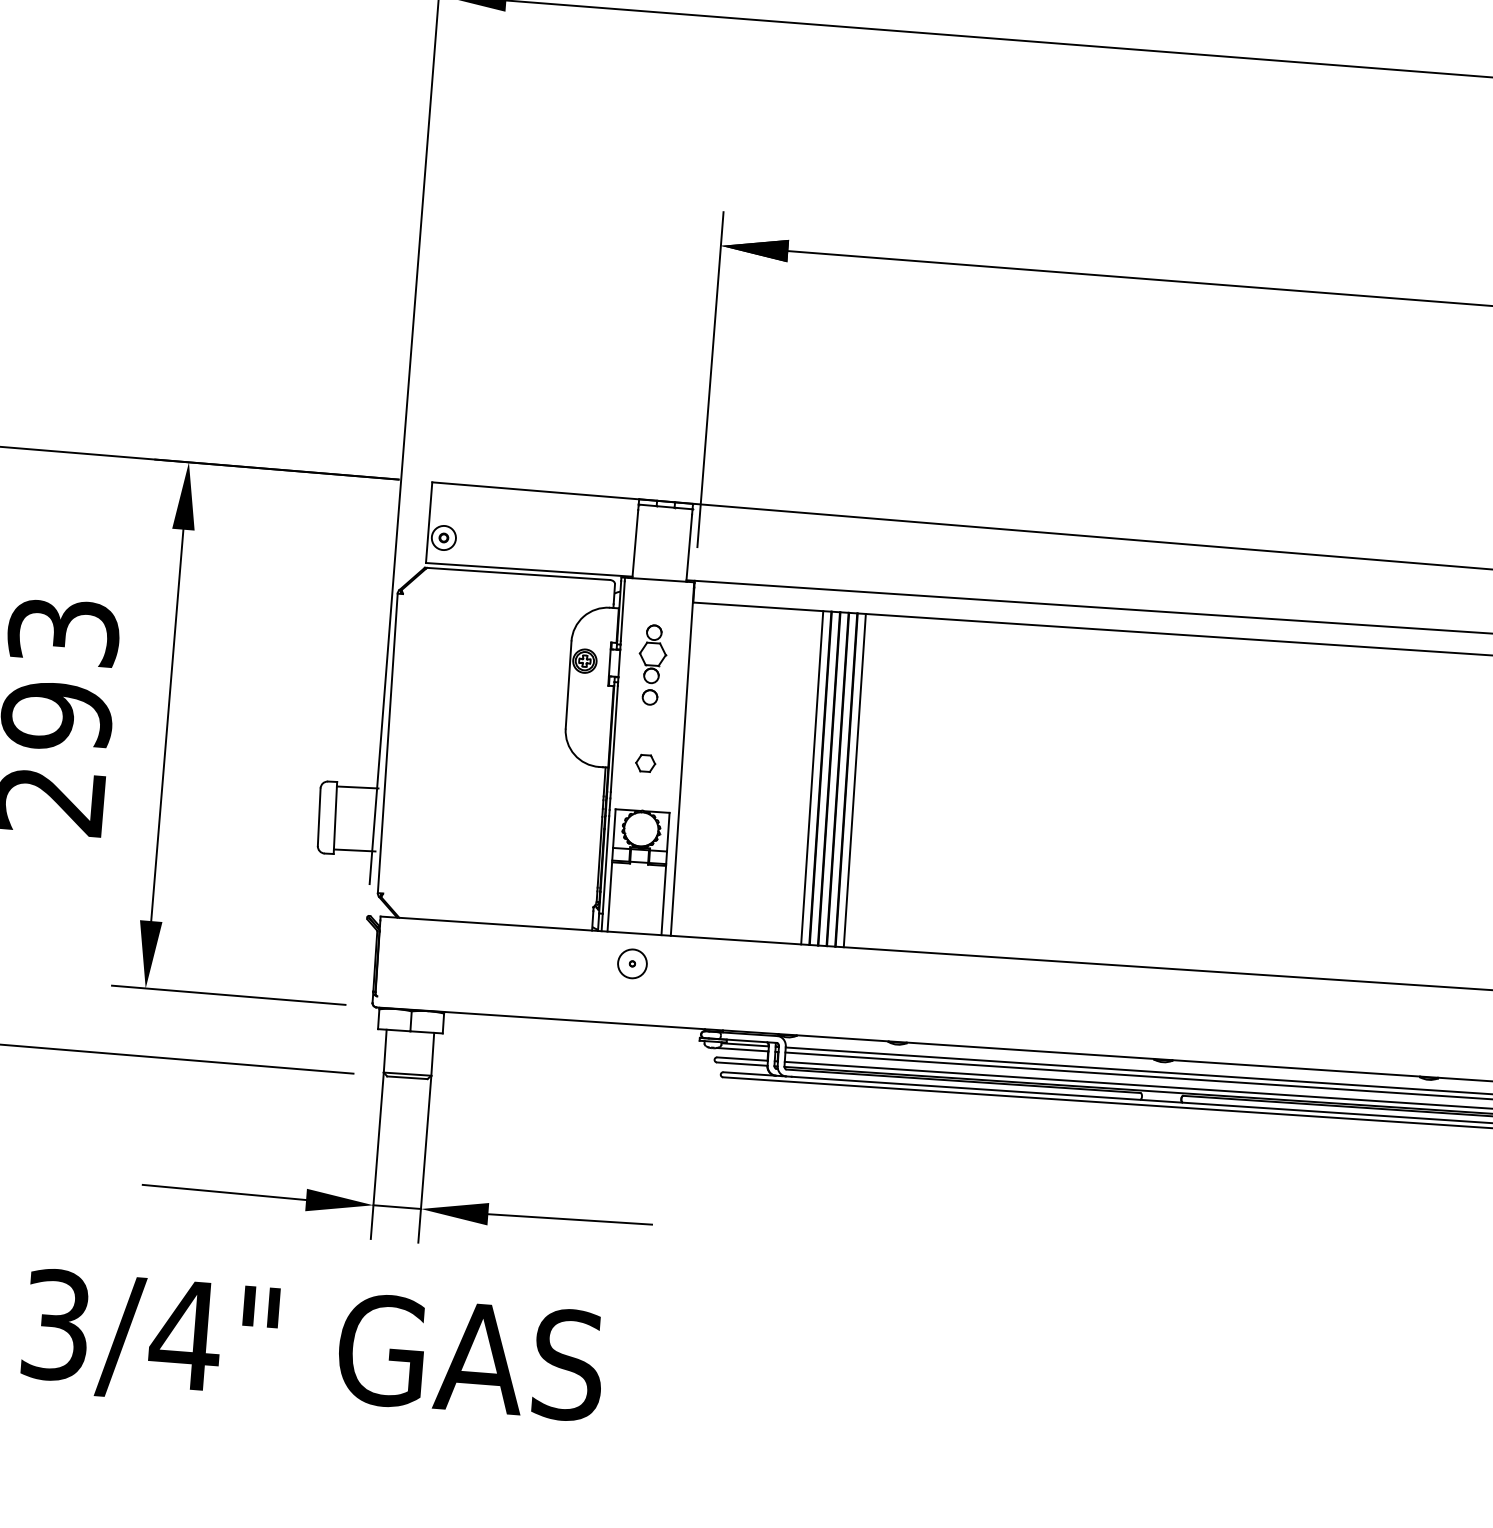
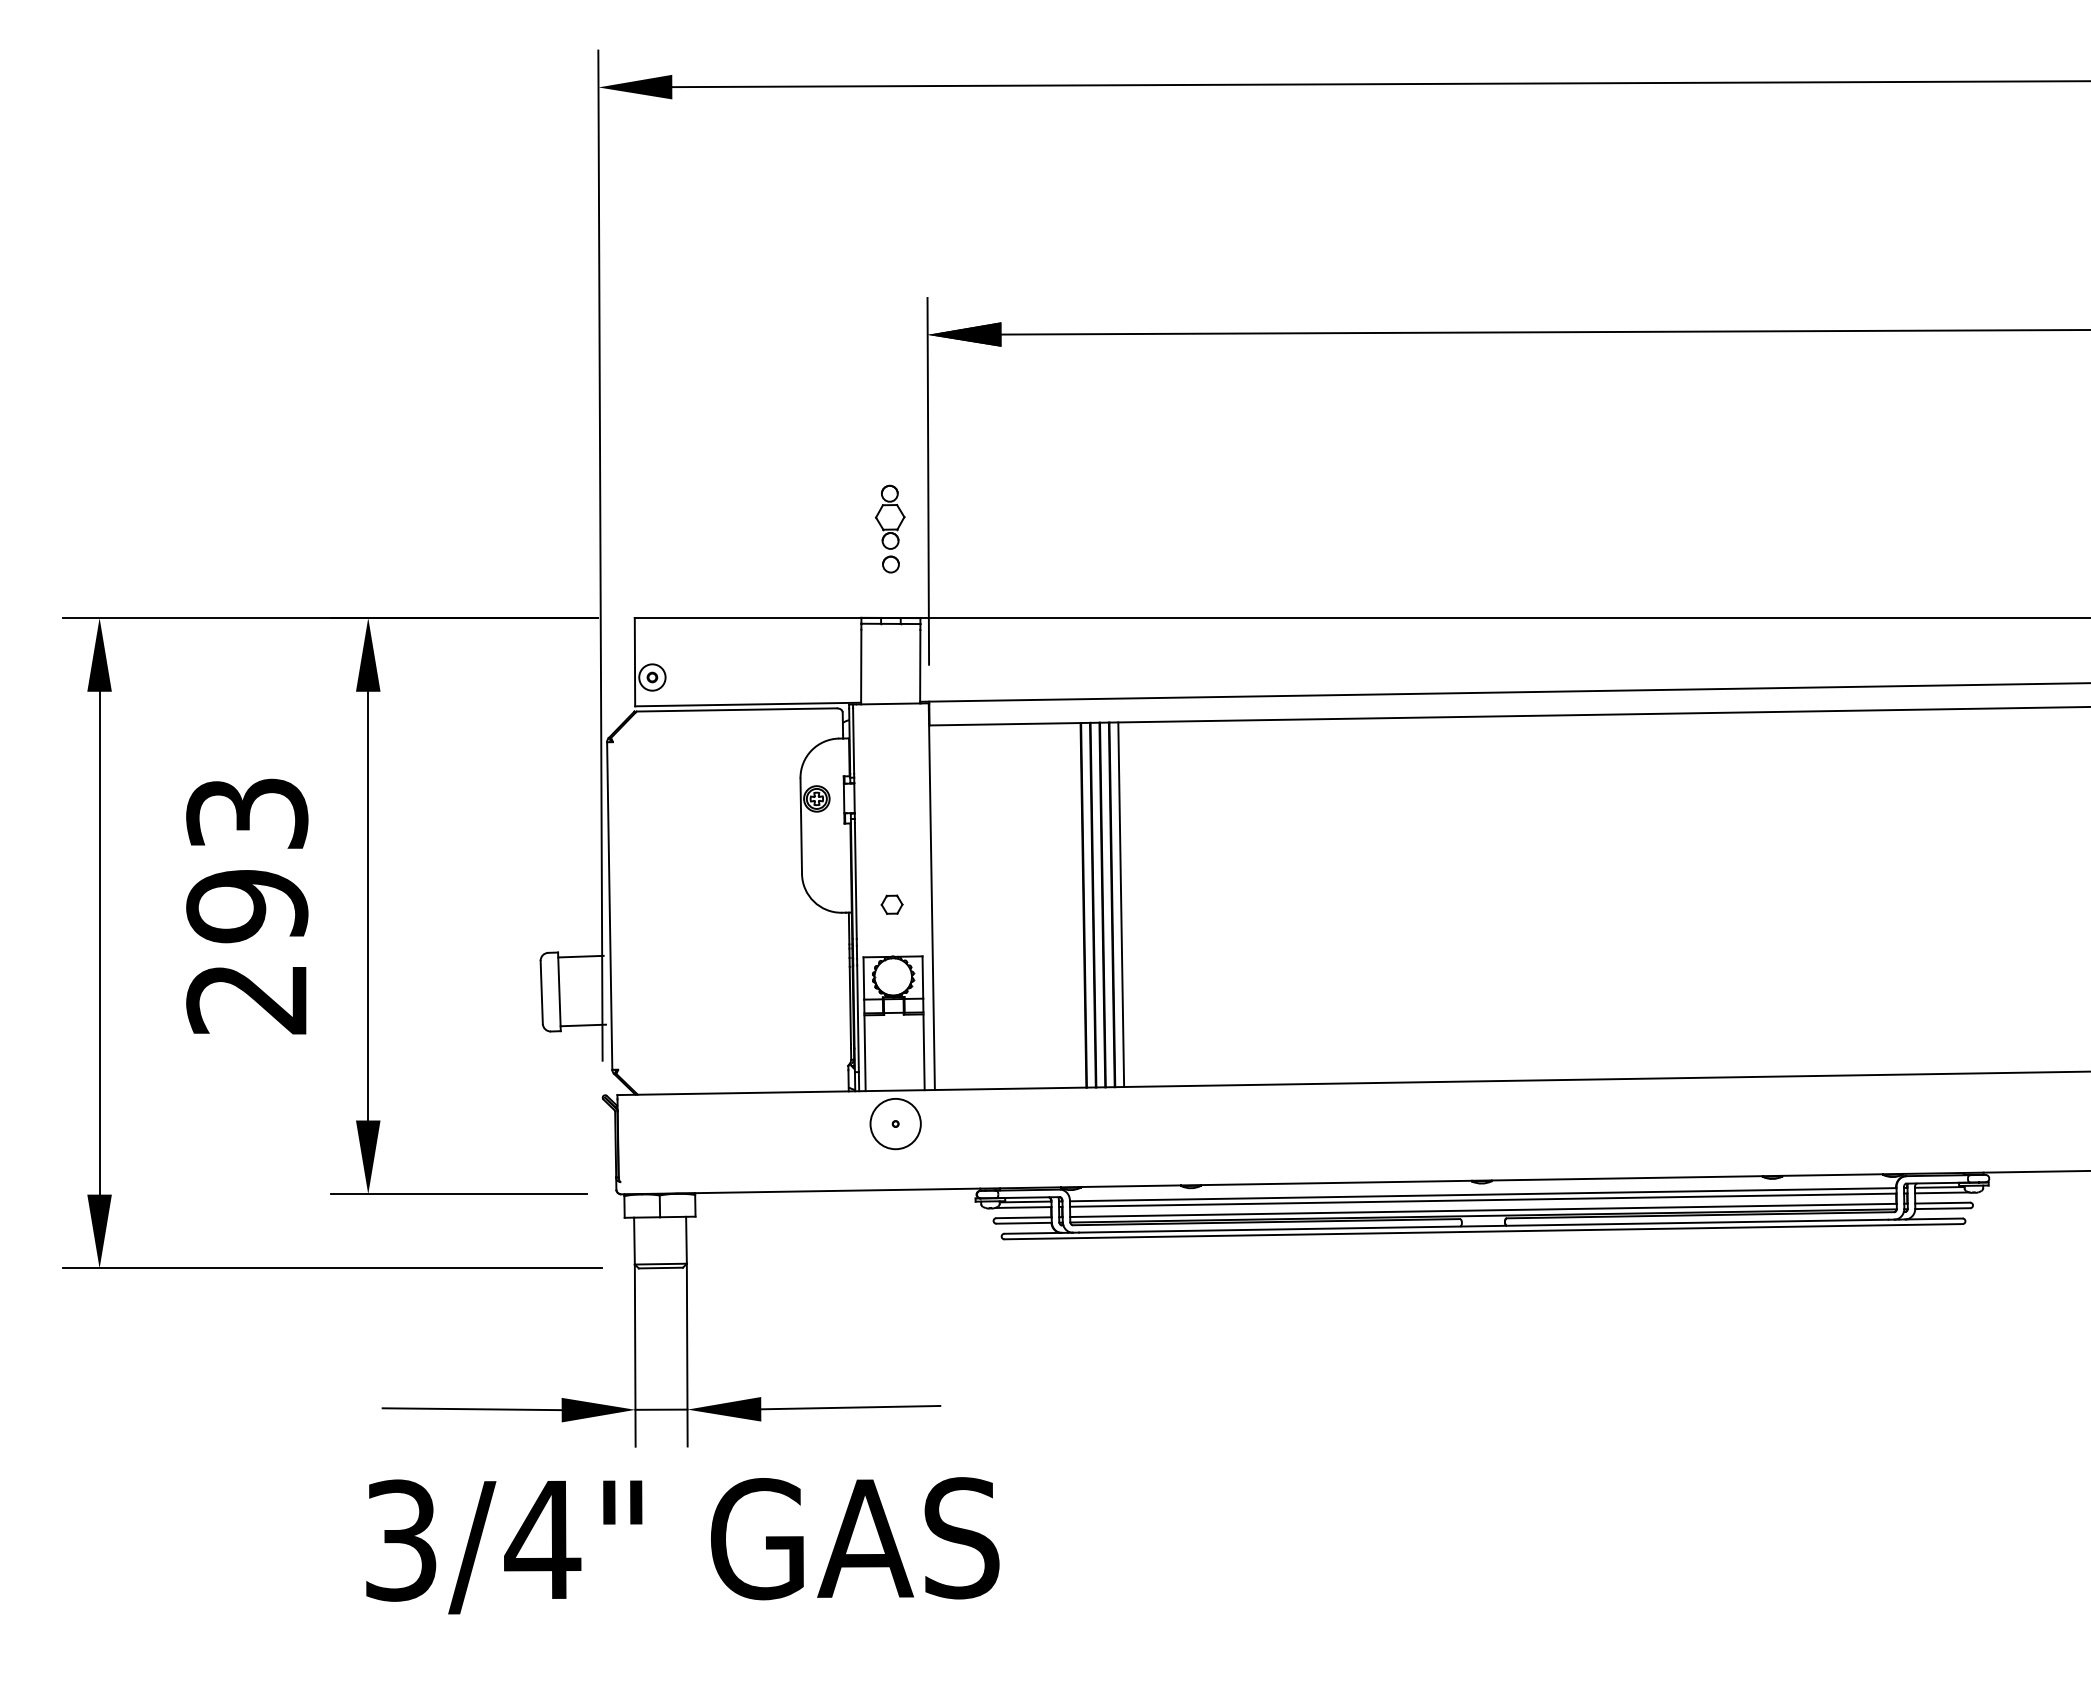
part: (652, 664) -> (890, 528), moved
line: (812, 777) -> (1074, 905), removed
circle: (632, 963) -> (895, 1123), size x1.6
text: (312, 1350) -> (682, 1545), moved

